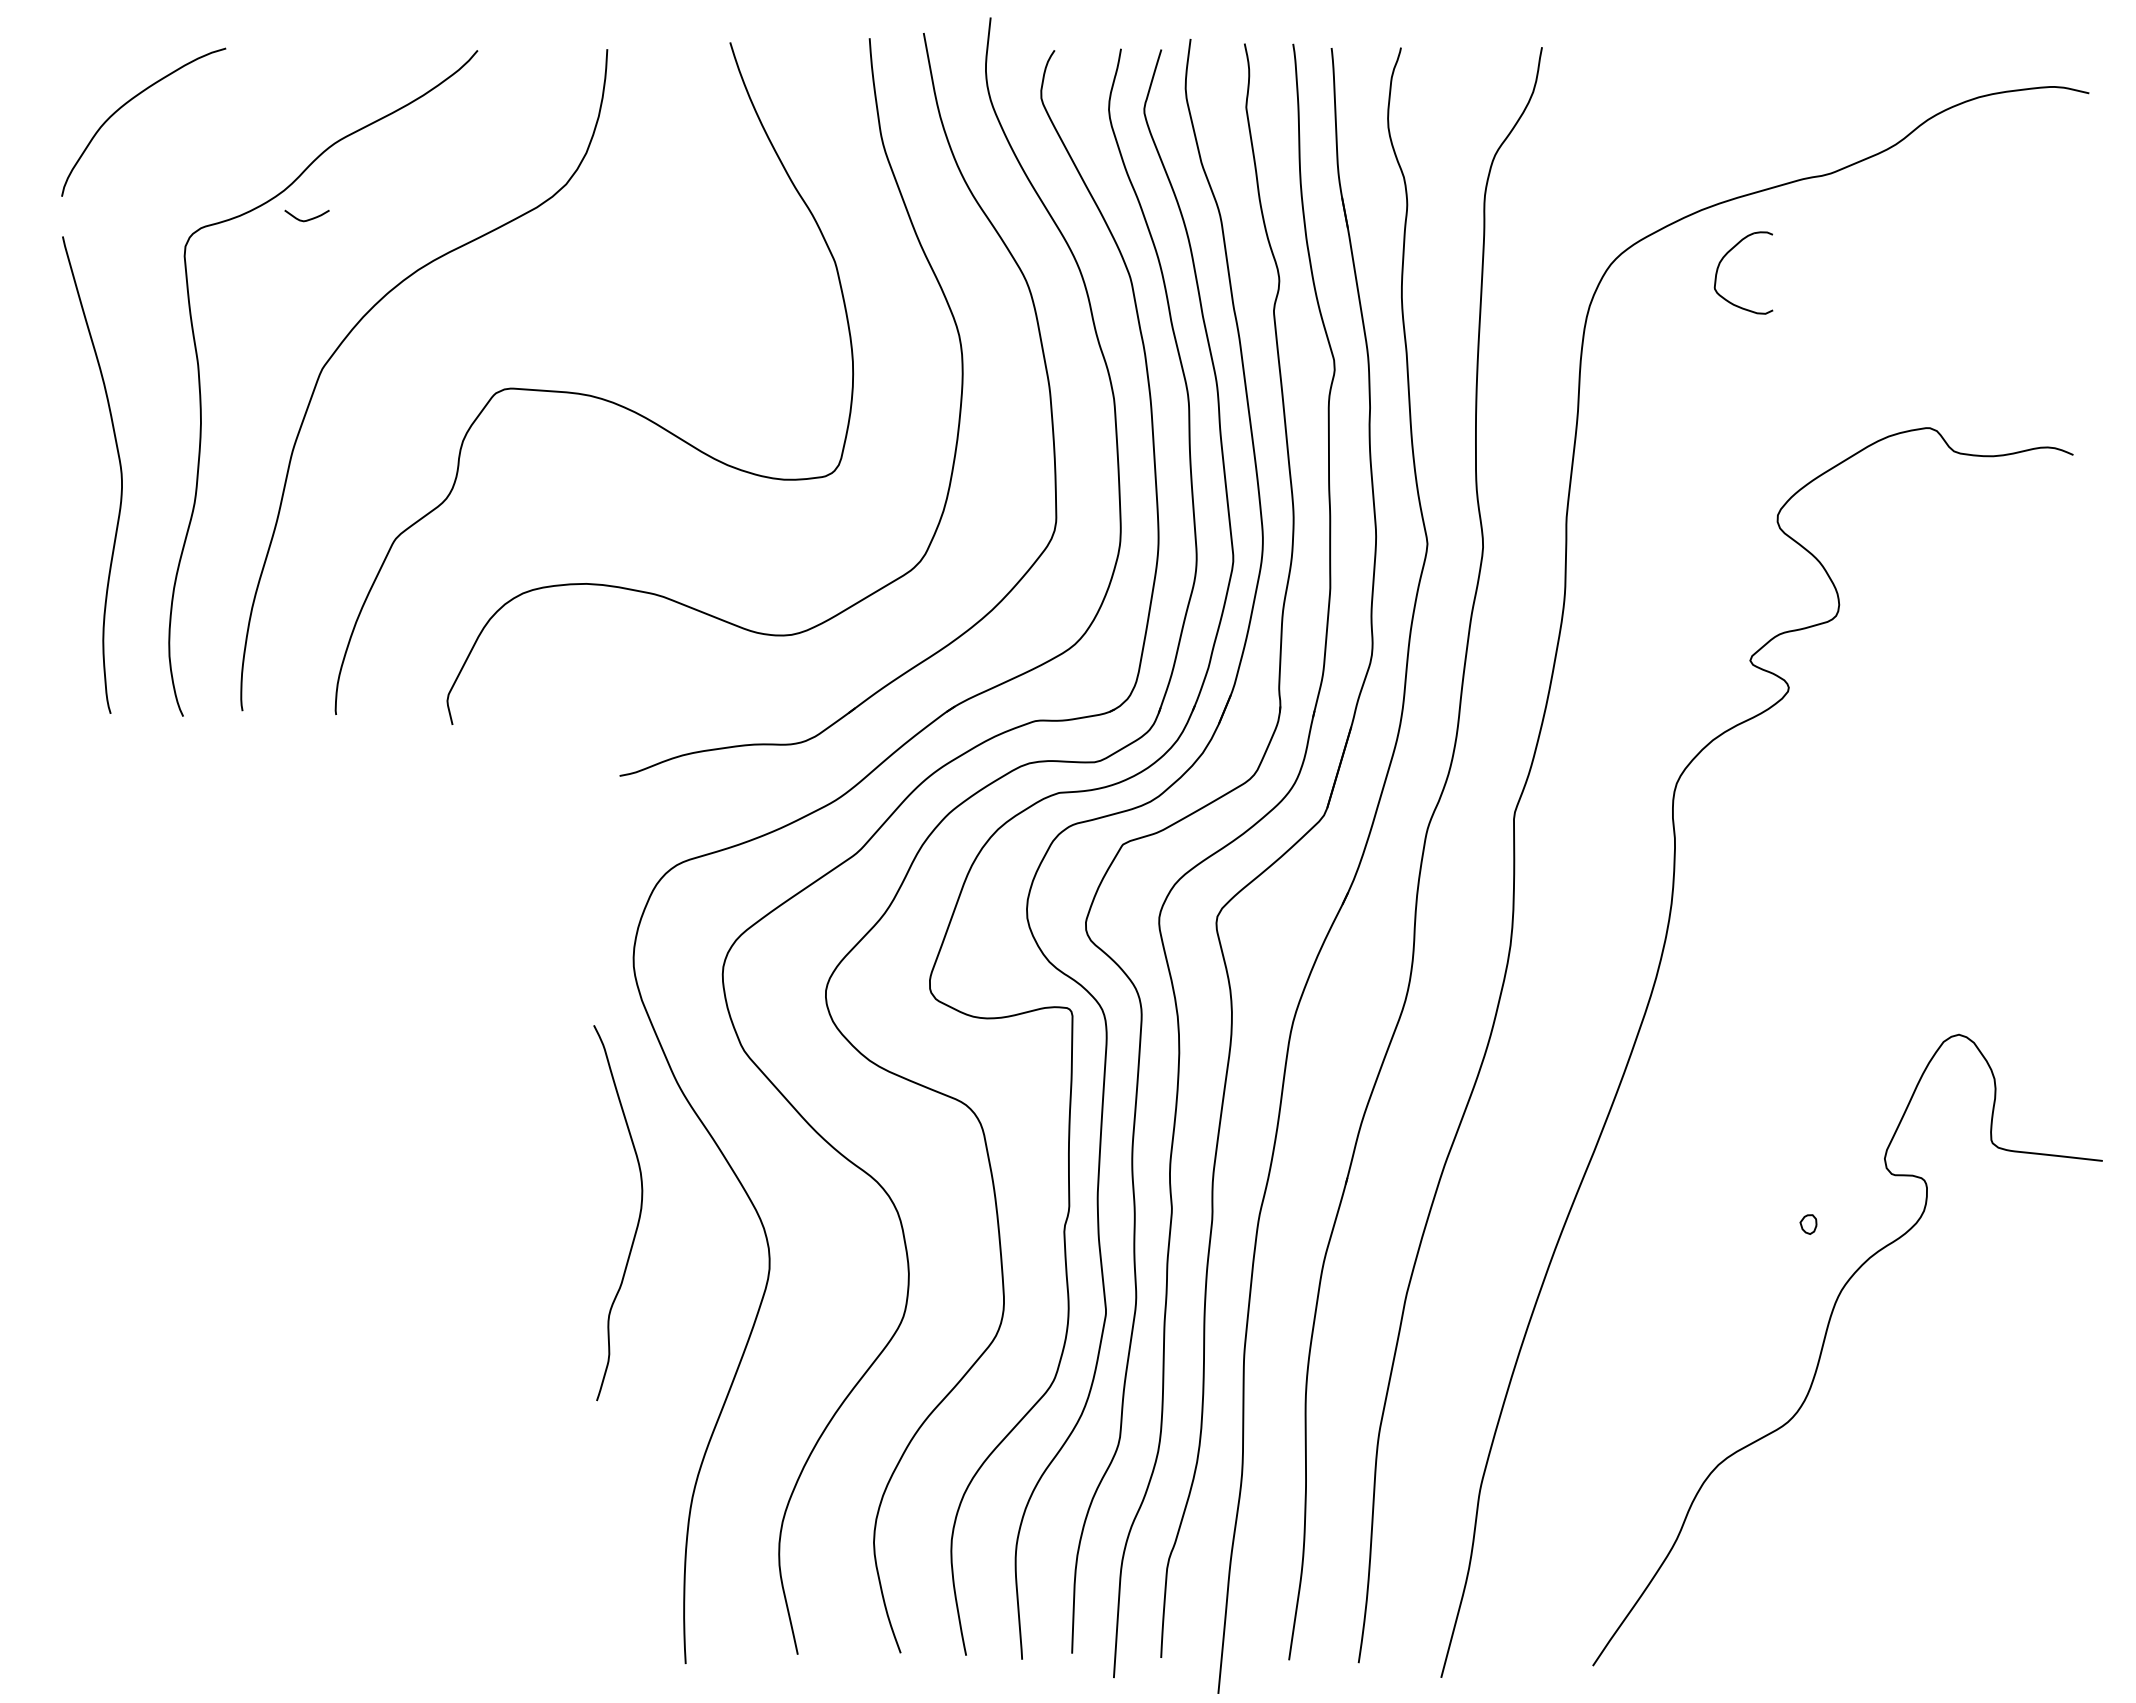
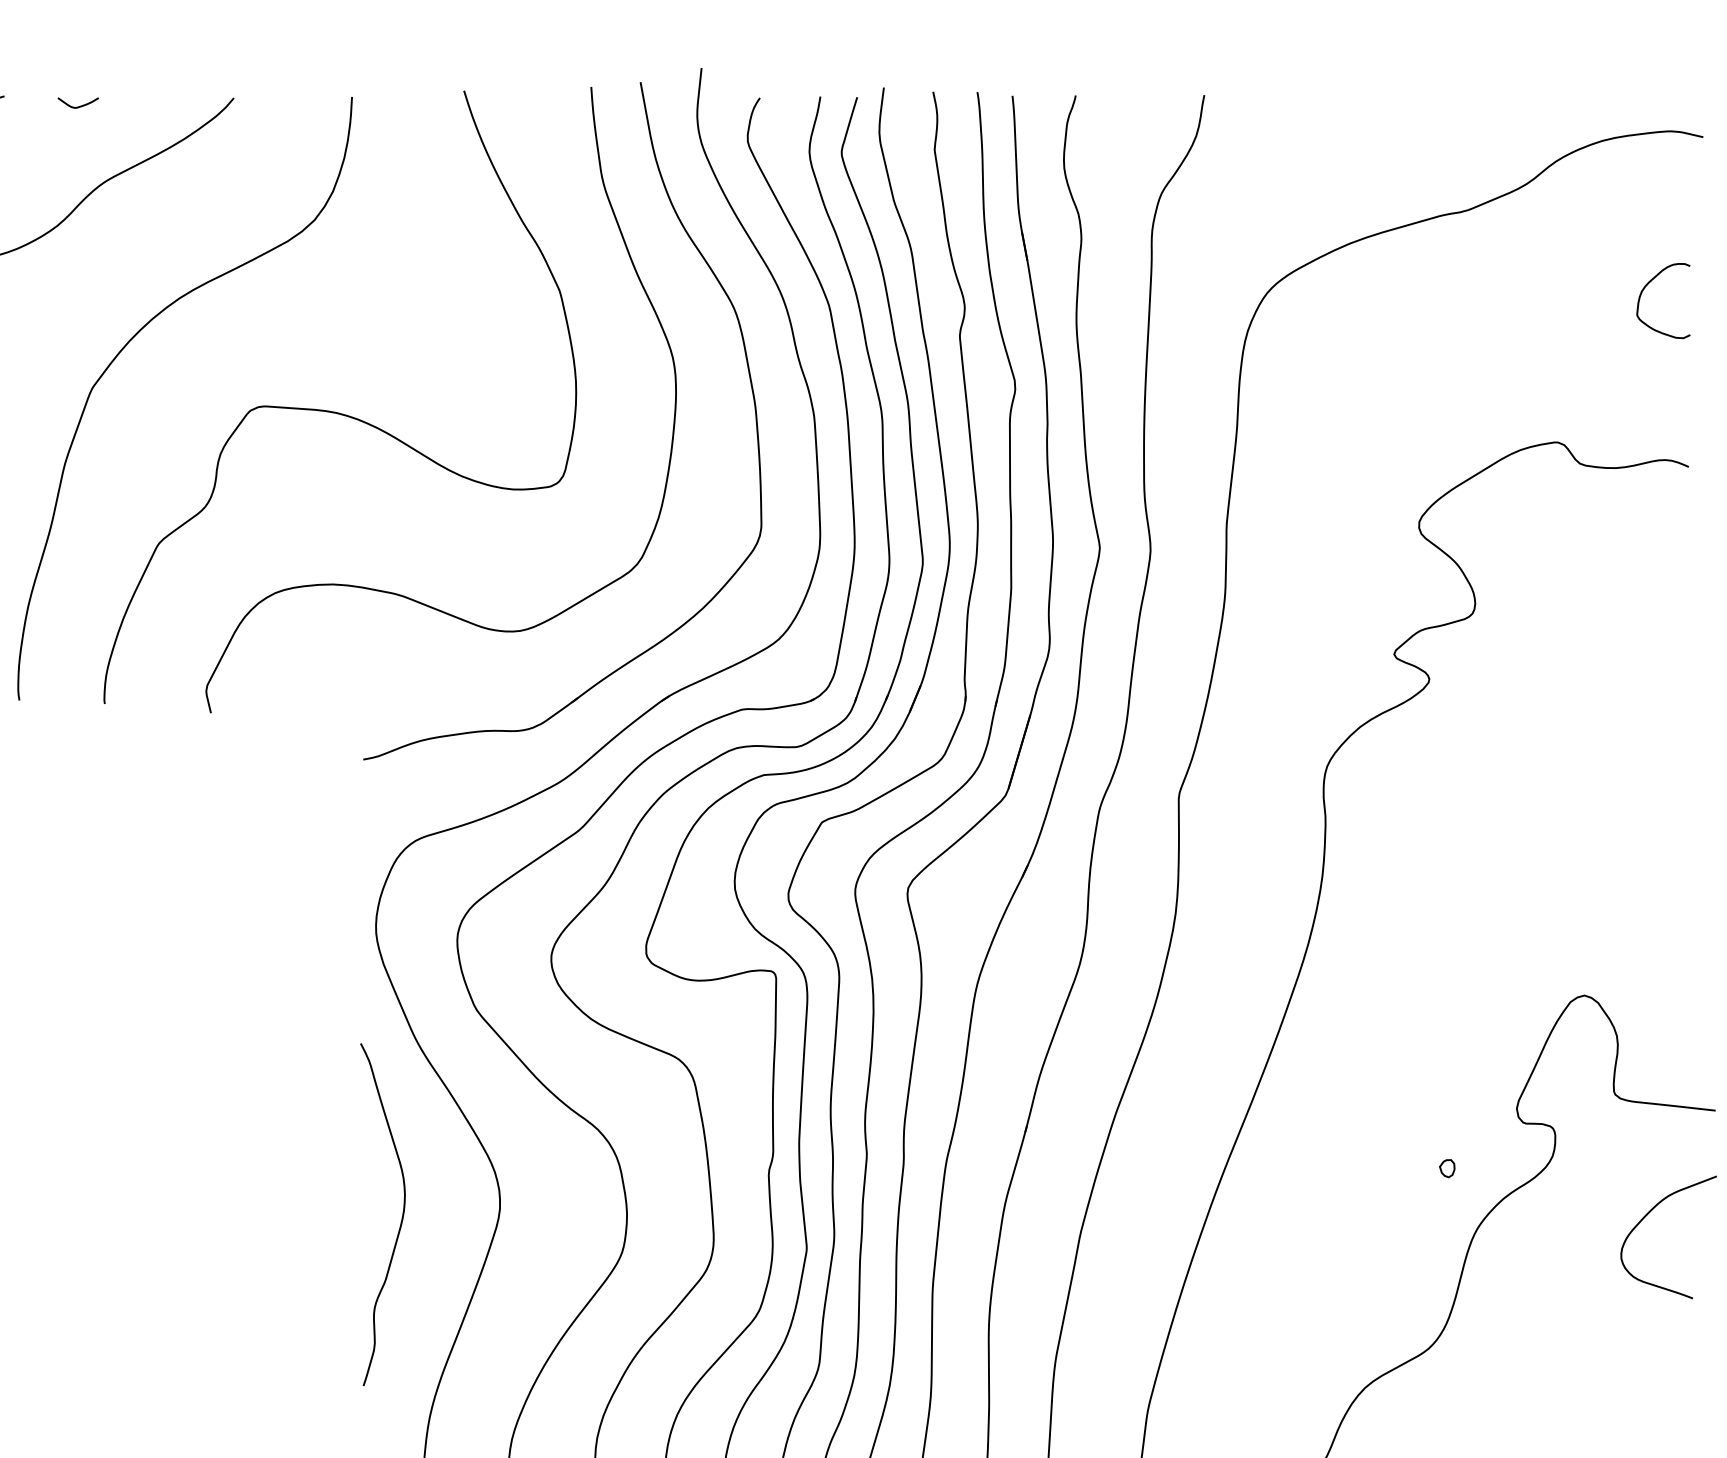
curve: (306, 219) -> (77, 106), moved
part: (1723, 259) -> (1645, 288), moved
curve: (638, 1217) -> (401, 1218), moved
curve: (2028, 1275) -> (1647, 1215), added

